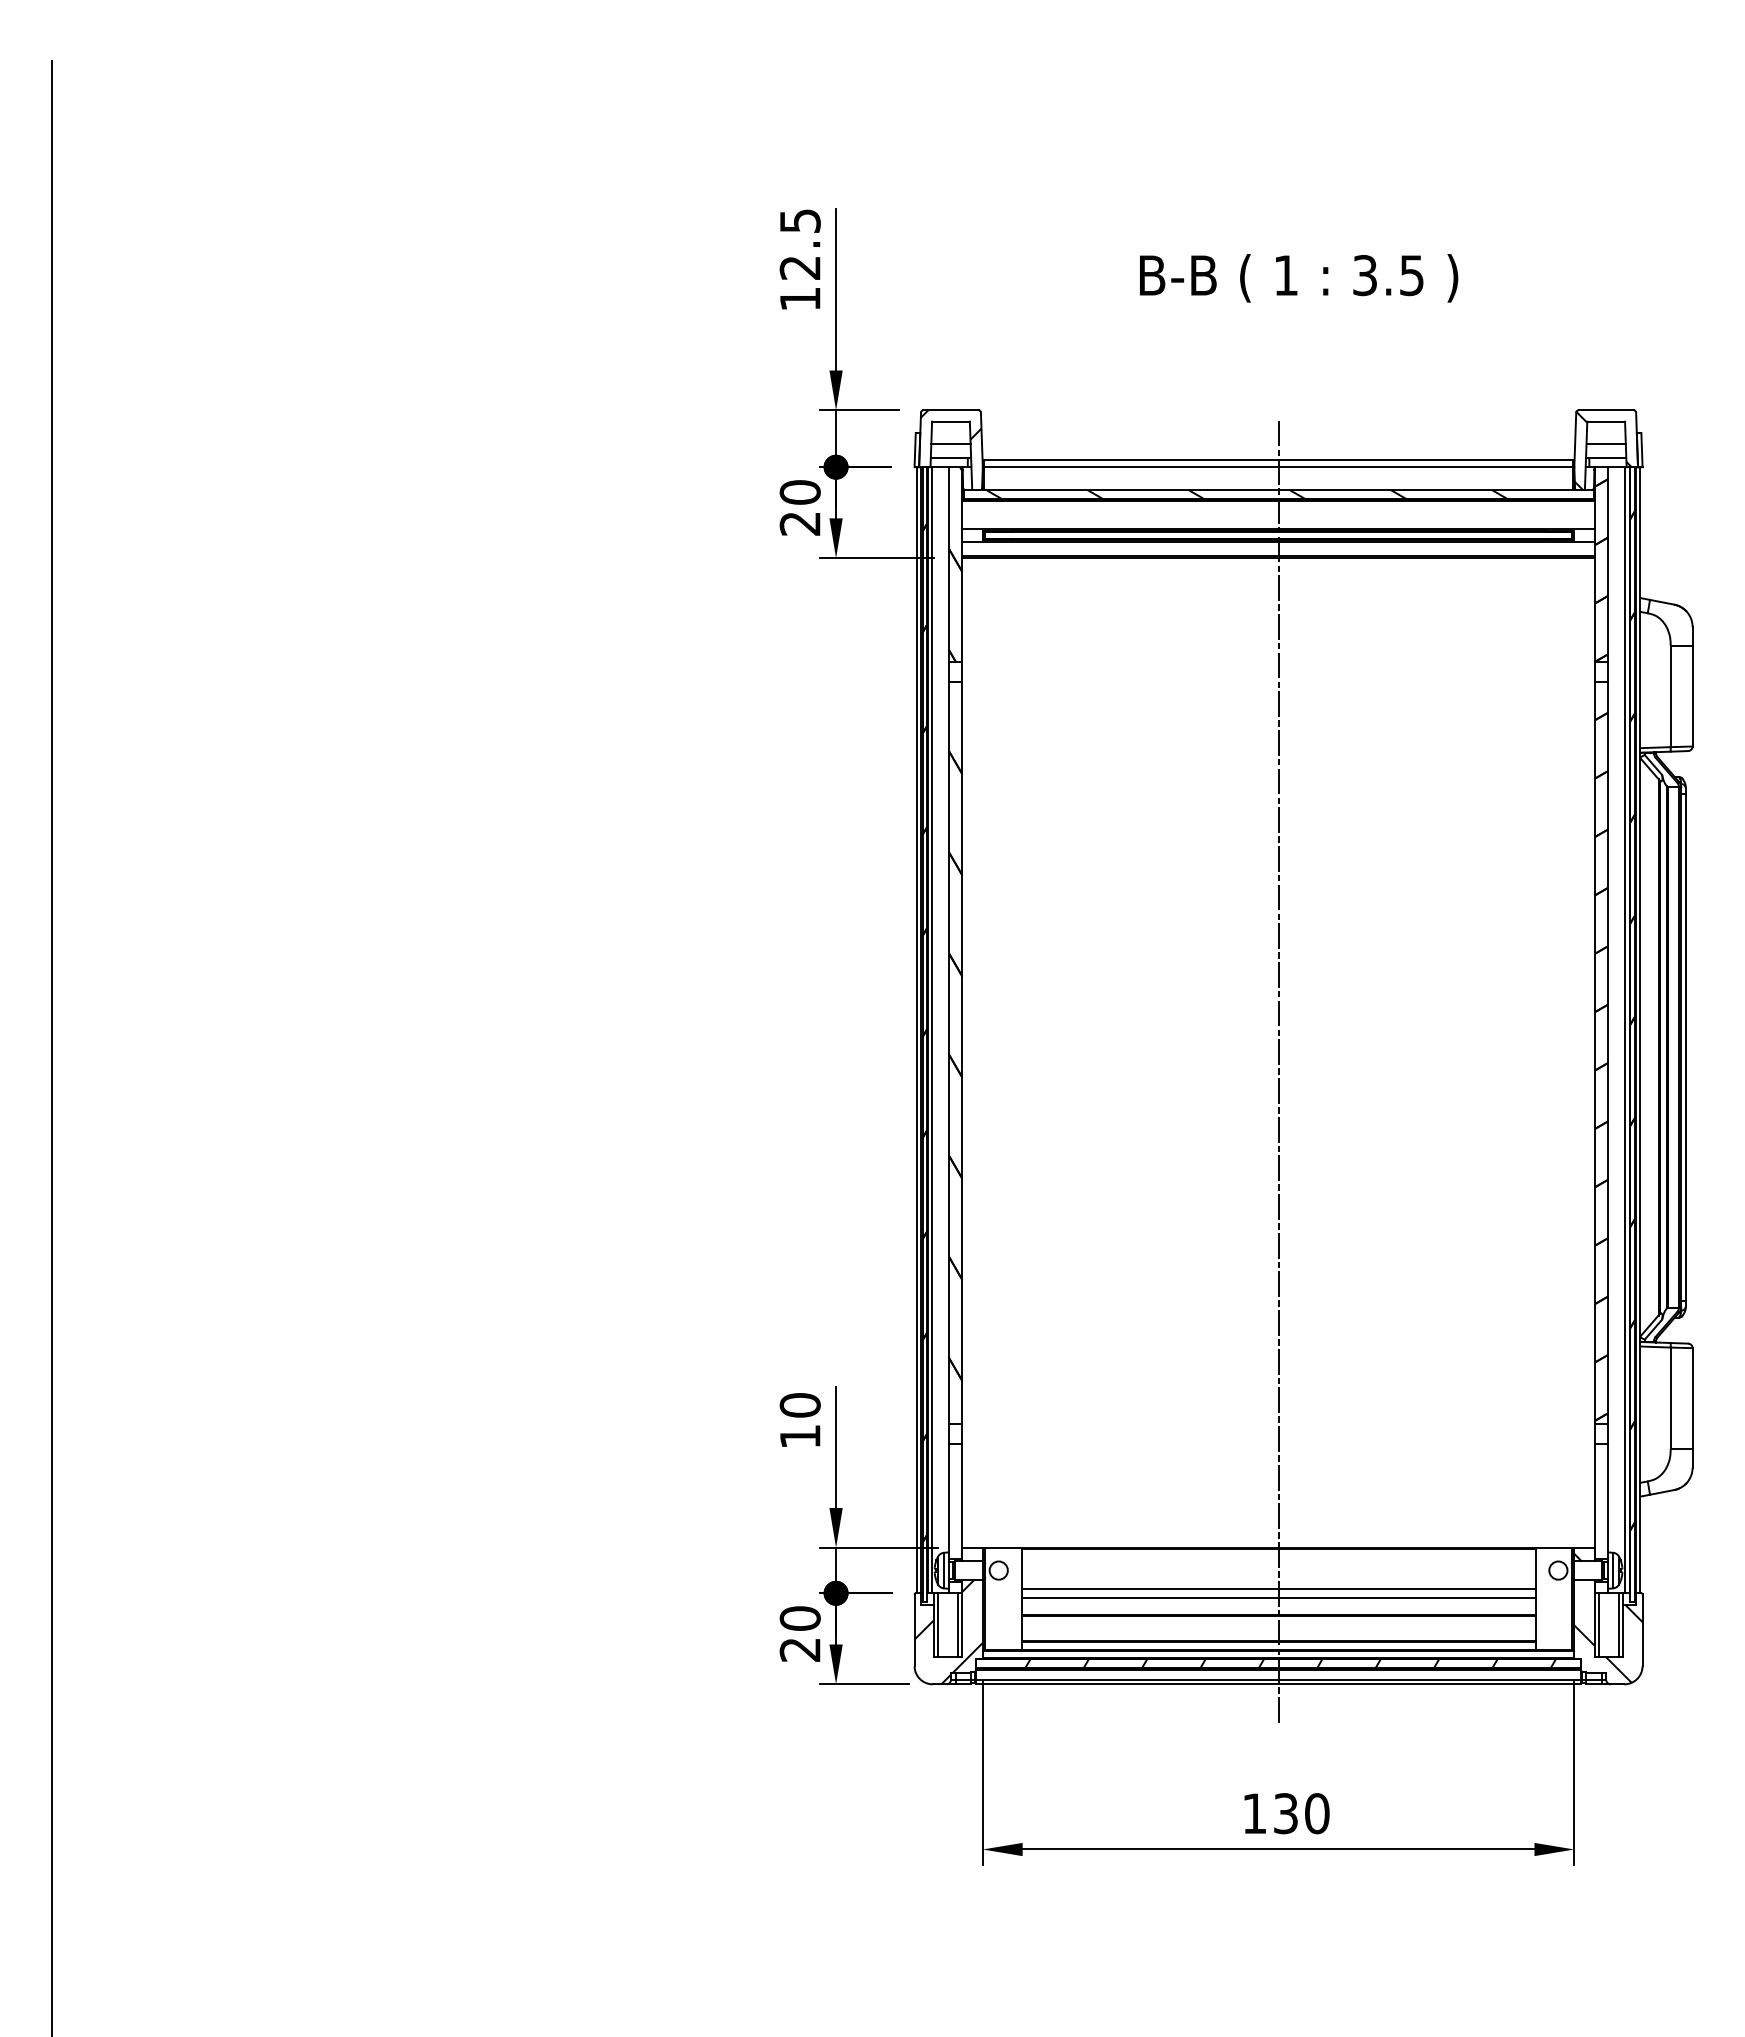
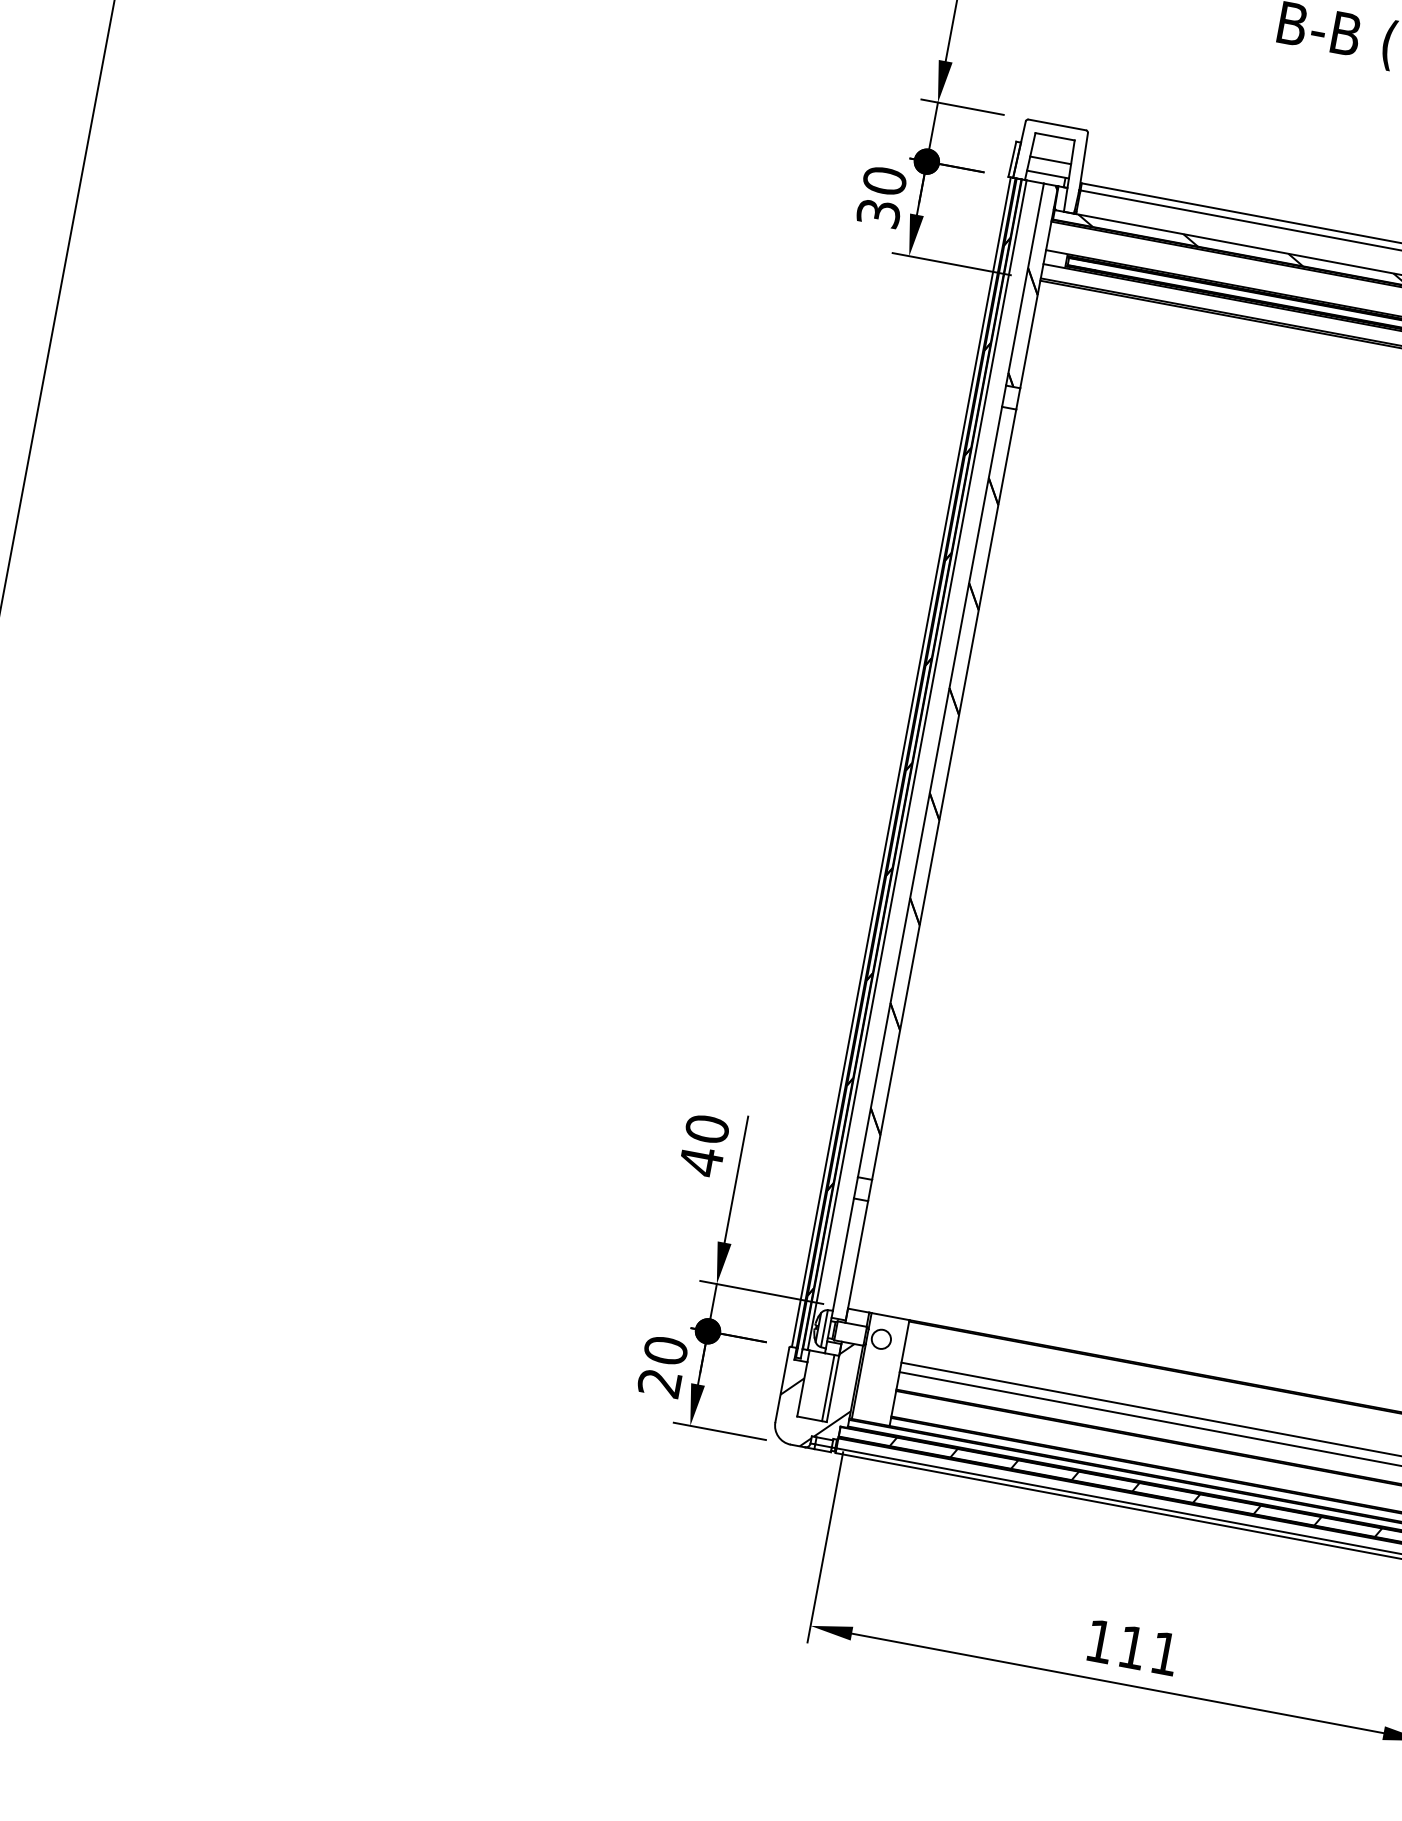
hatch: (950, 424) -> (1054, 139), removed
text: (799, 523) -> (877, 213), 20 -> 30
line: (1278, 1072) -> (1268, 876), removed
text: (800, 1436) -> (701, 1161), 10 -> 40
line: (938, 1625) -> (808, 1384), removed
text: (1301, 1813) -> (1148, 1650), 130 -> 111

